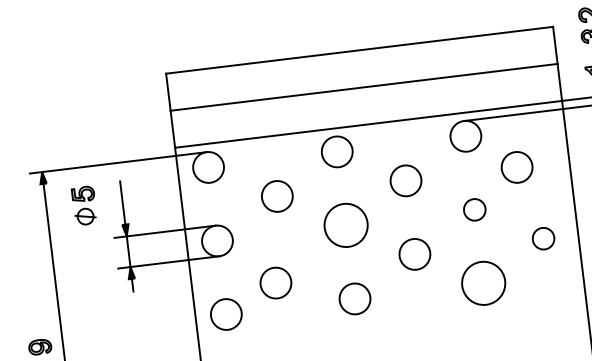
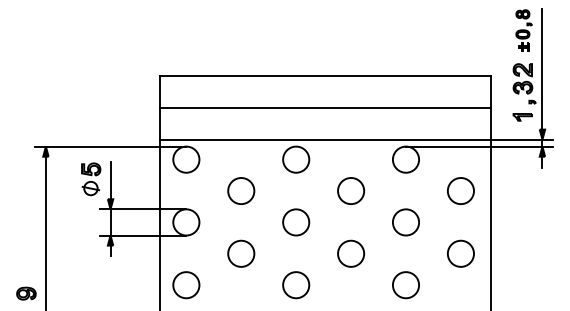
circle: (516, 166) -> (460, 190), moved
part: (85, 205) -> (91, 179), moved
circle: (474, 209) -> (405, 222), size x1.43
circle: (346, 225) -> (296, 222), size x0.71
circle: (543, 238) -> (460, 253), size x1.43
circle: (276, 282) -> (241, 253), moved
circle: (483, 283) -> (405, 285), size x0.71

